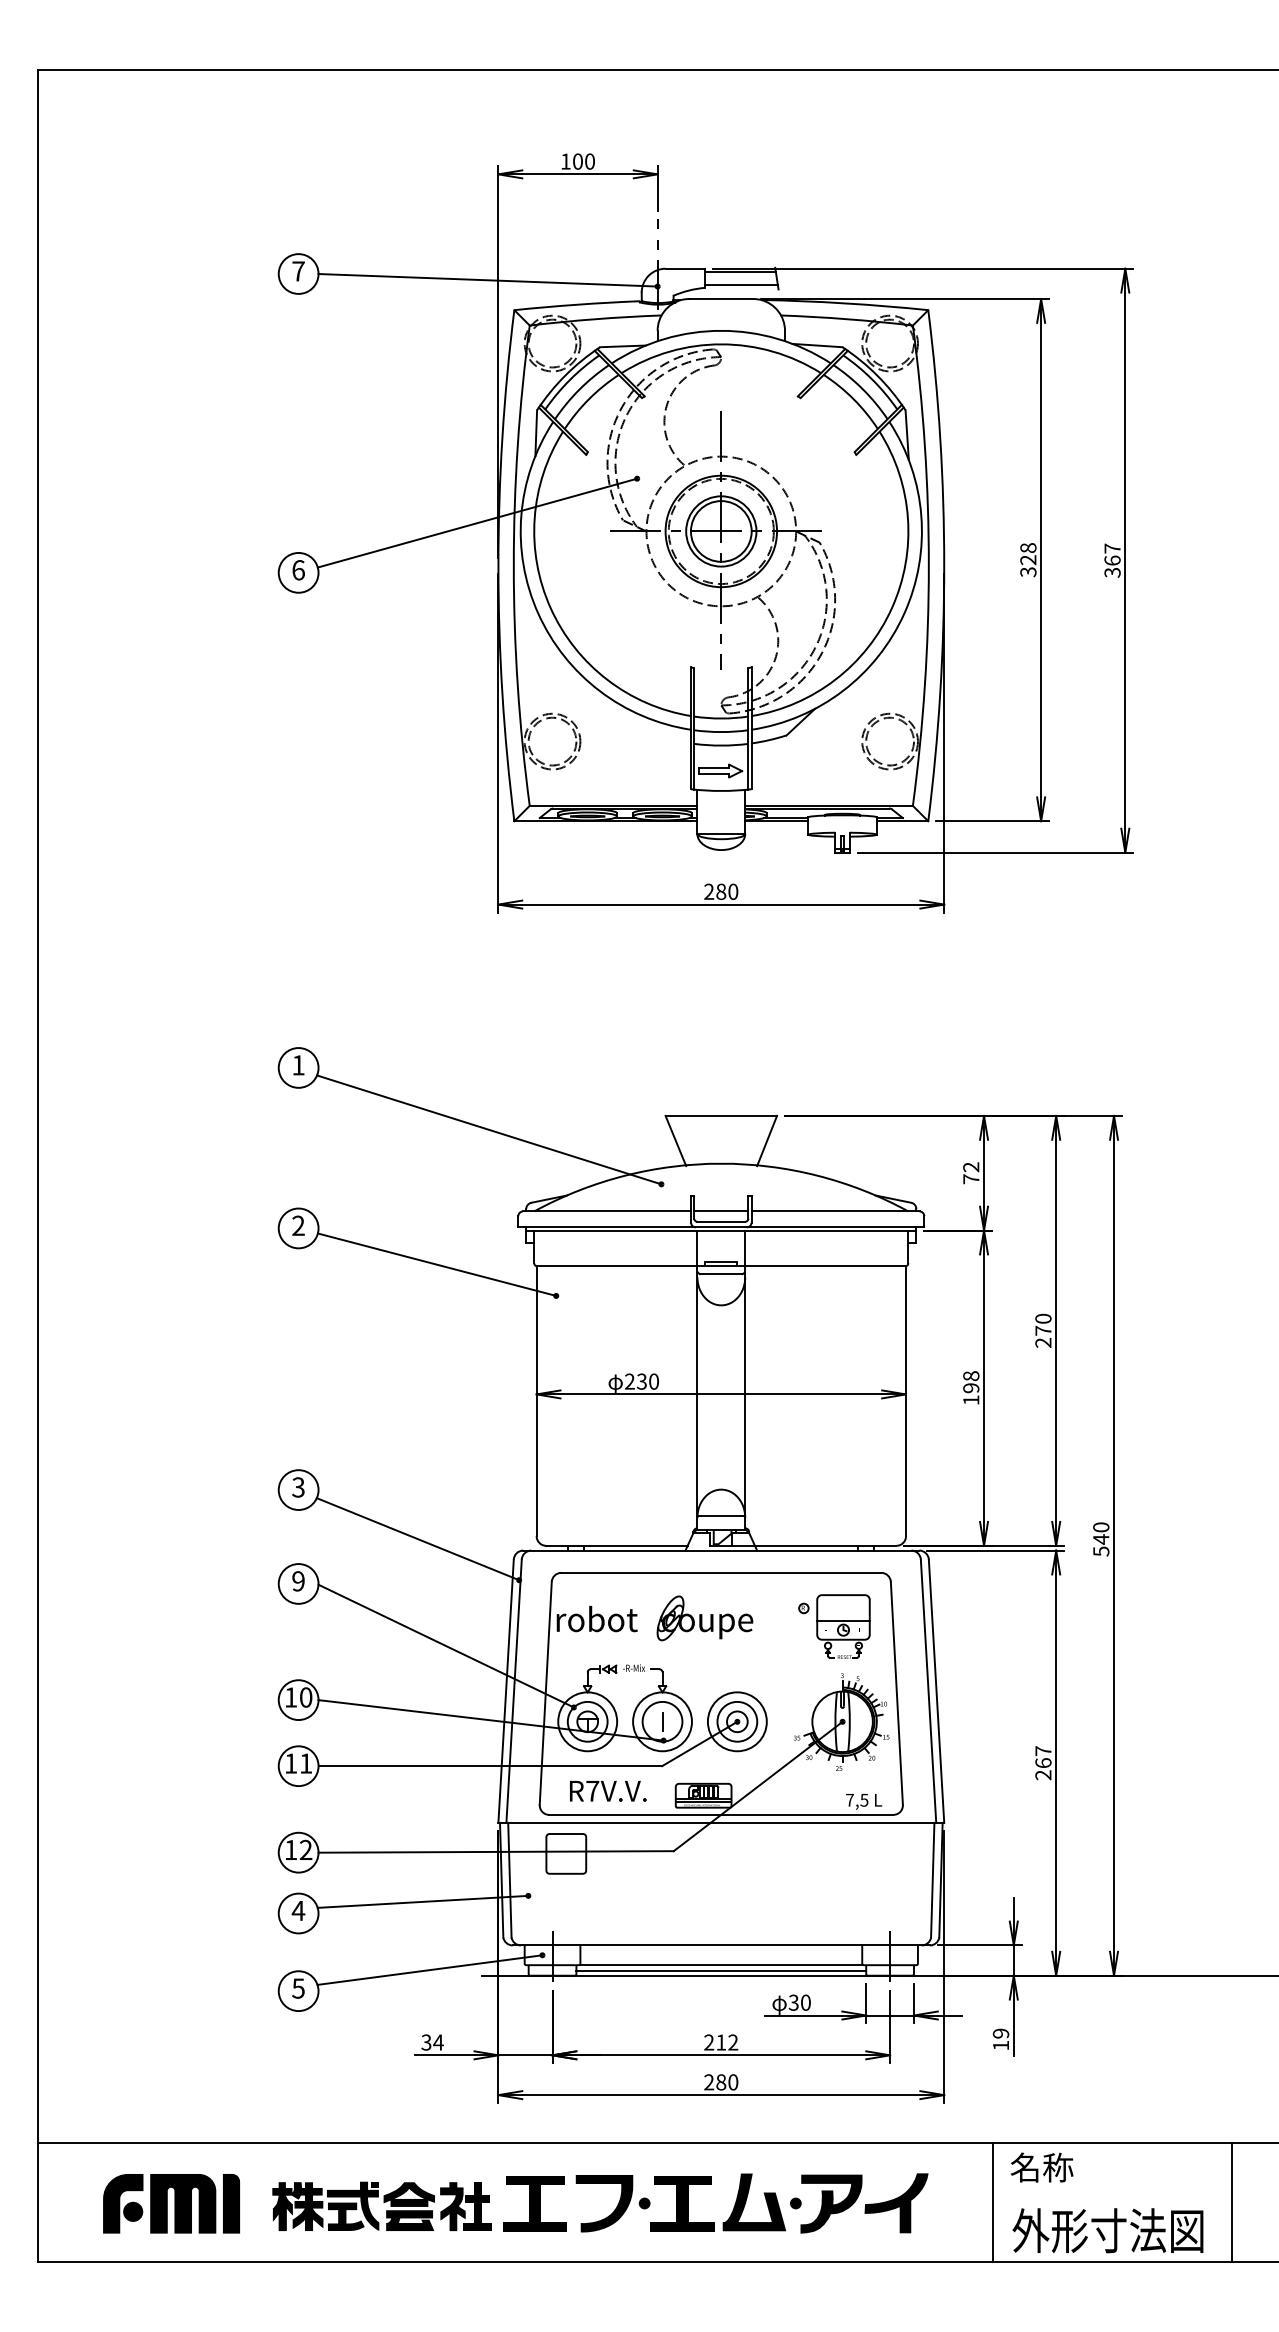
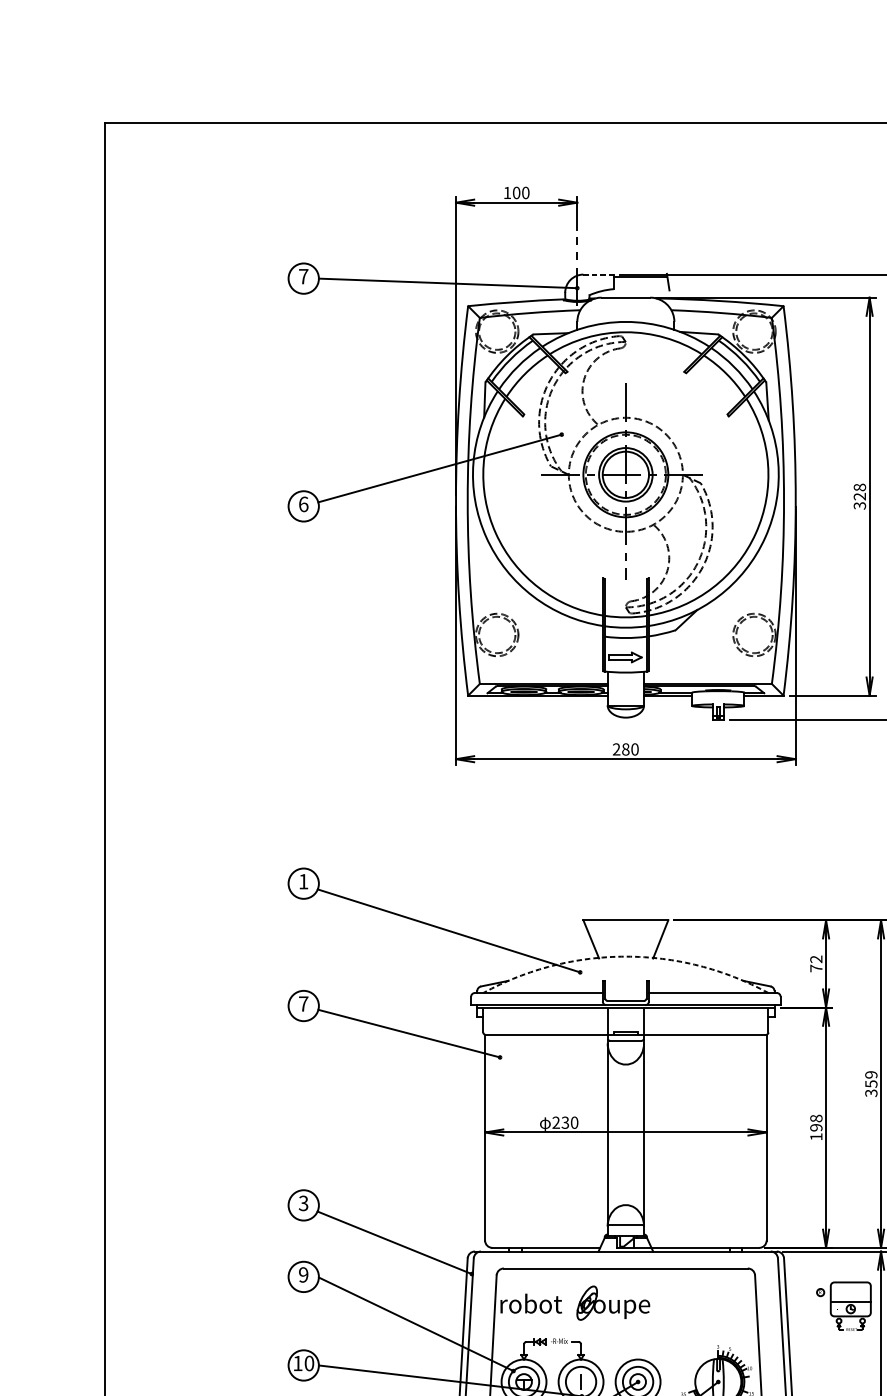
line: (685, 268) -> (598, 274), solid -> dashed
line: (741, 284) -> (641, 286), removed
arc: (721, 1163) -> (626, 956), solid -> dashed
line: (721, 1211) -> (626, 993), removed
text: (298, 1225) -> (303, 1003), 2 -> 7
text: (1043, 1330) -> (871, 1083), 270 -> 359
part: (834, 1626) -> (843, 1306), moved

